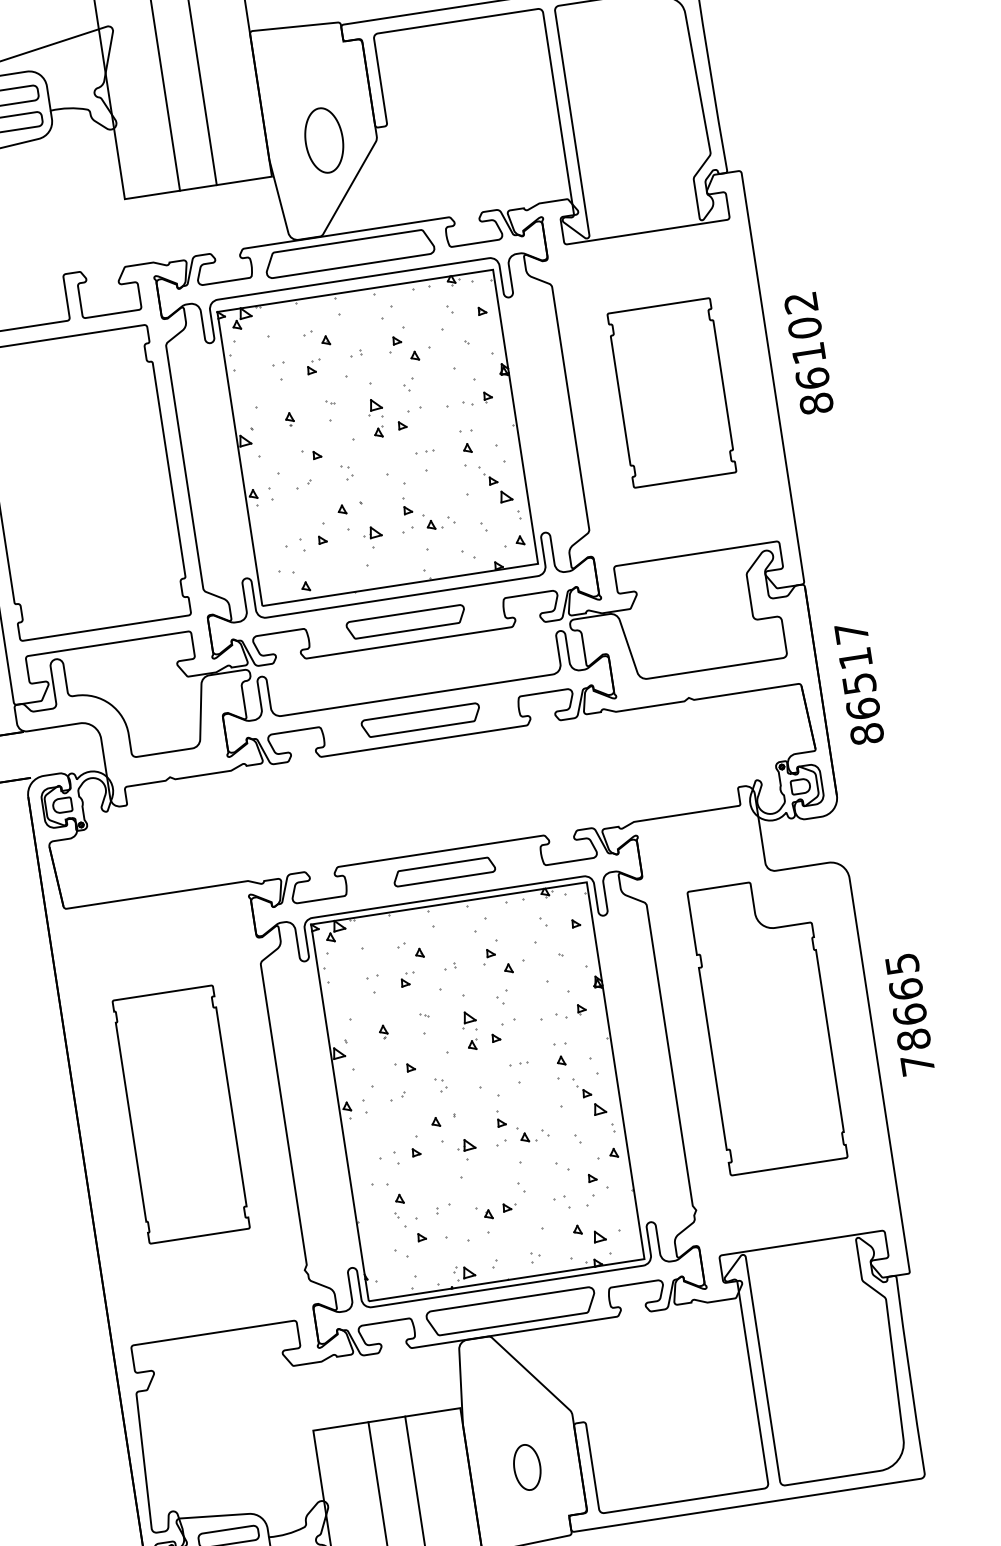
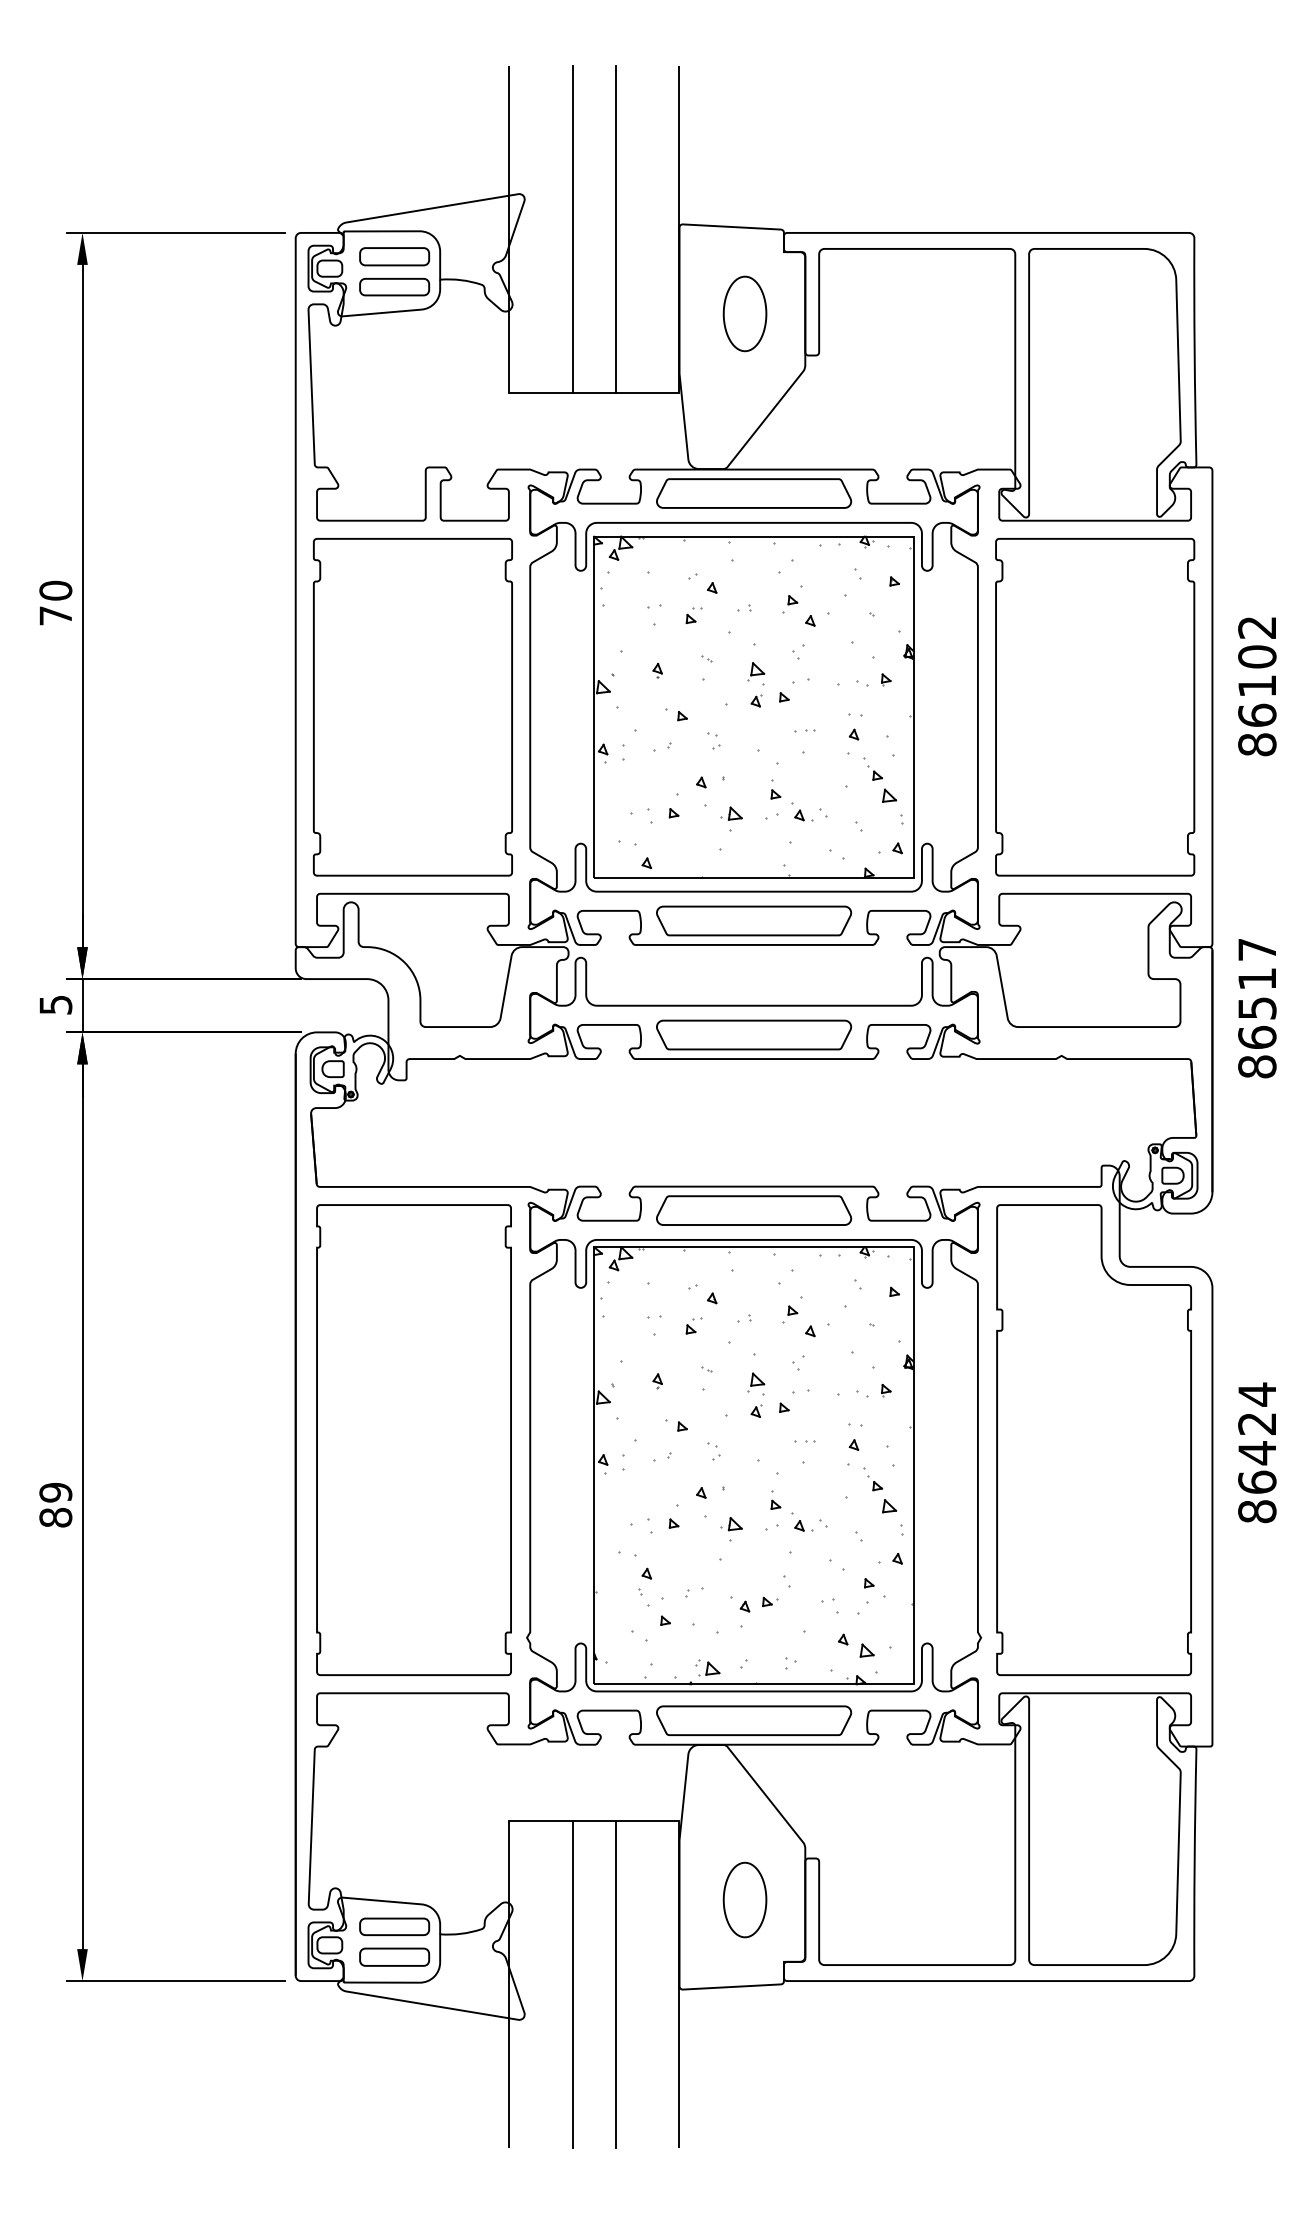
part: (323, 140) -> (744, 313), moved
part: (672, 393) -> (1095, 707), size x1.67
part: (406, 621) -> (754, 920), size x1.43
text: (859, 683) -> (1257, 1008), moved
part: (421, 720) -> (754, 1034), size x1.43
part: (444, 871) -> (754, 1210), size x1.67
text: (910, 1014) -> (1257, 1452), 78665 -> 86424
part: (766, 1024) -> (1093, 1439), size x1.43
part: (180, 1114) -> (413, 1439), size x1.67
part: (526, 1467) -> (744, 1899), size x1.43

